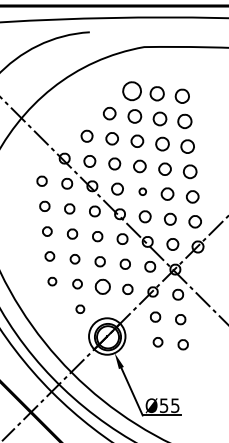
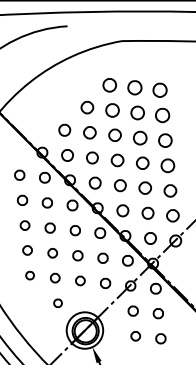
part: (131, 91) -> (109, 85), size x0.71
part: (142, 191) -> (120, 185), size x1.67
part: (102, 286) -> (80, 280), size x0.62

